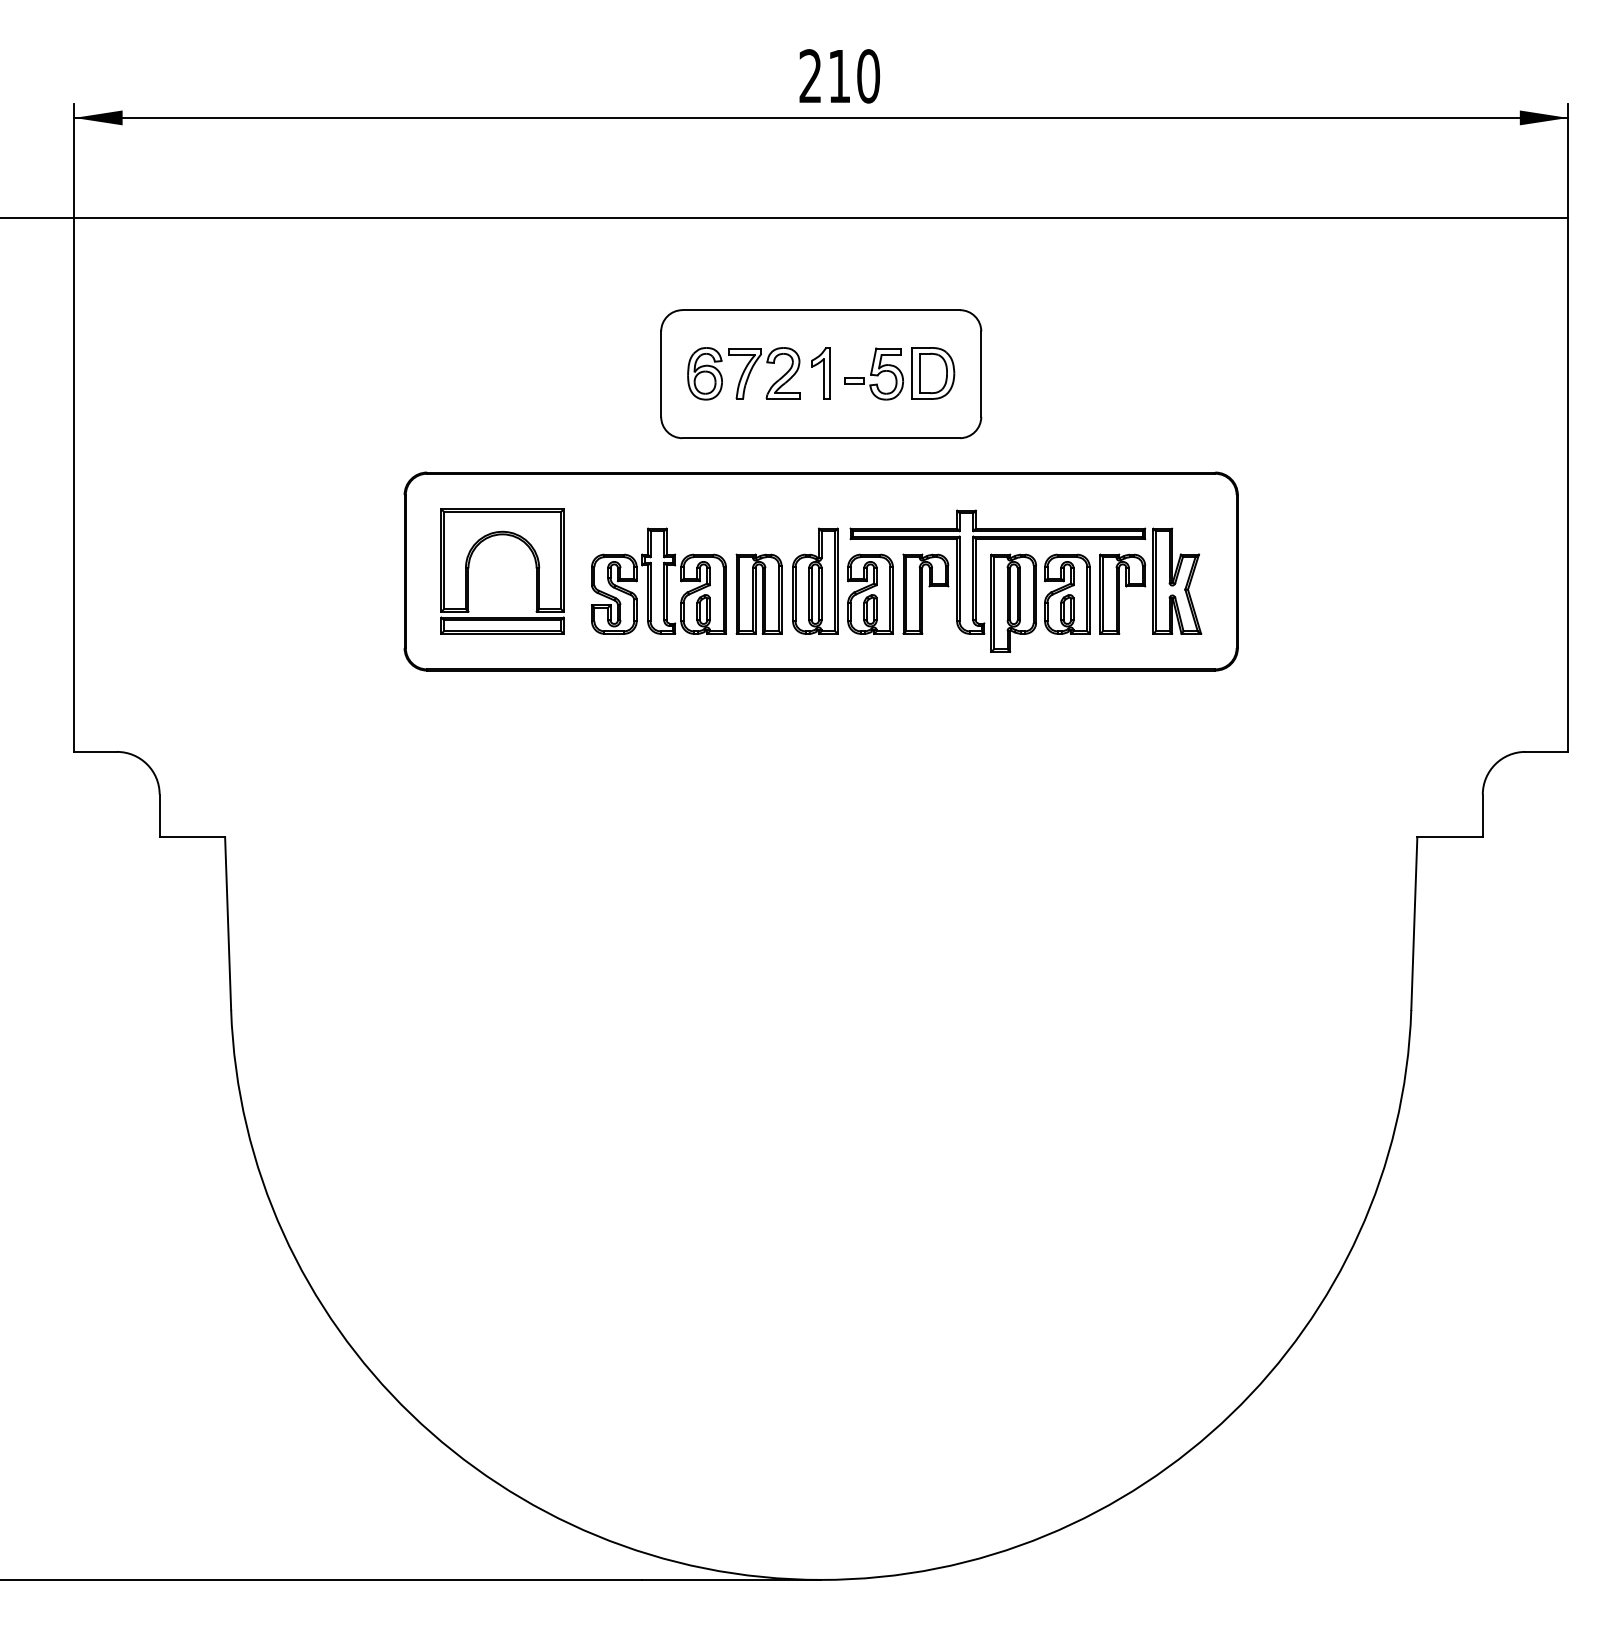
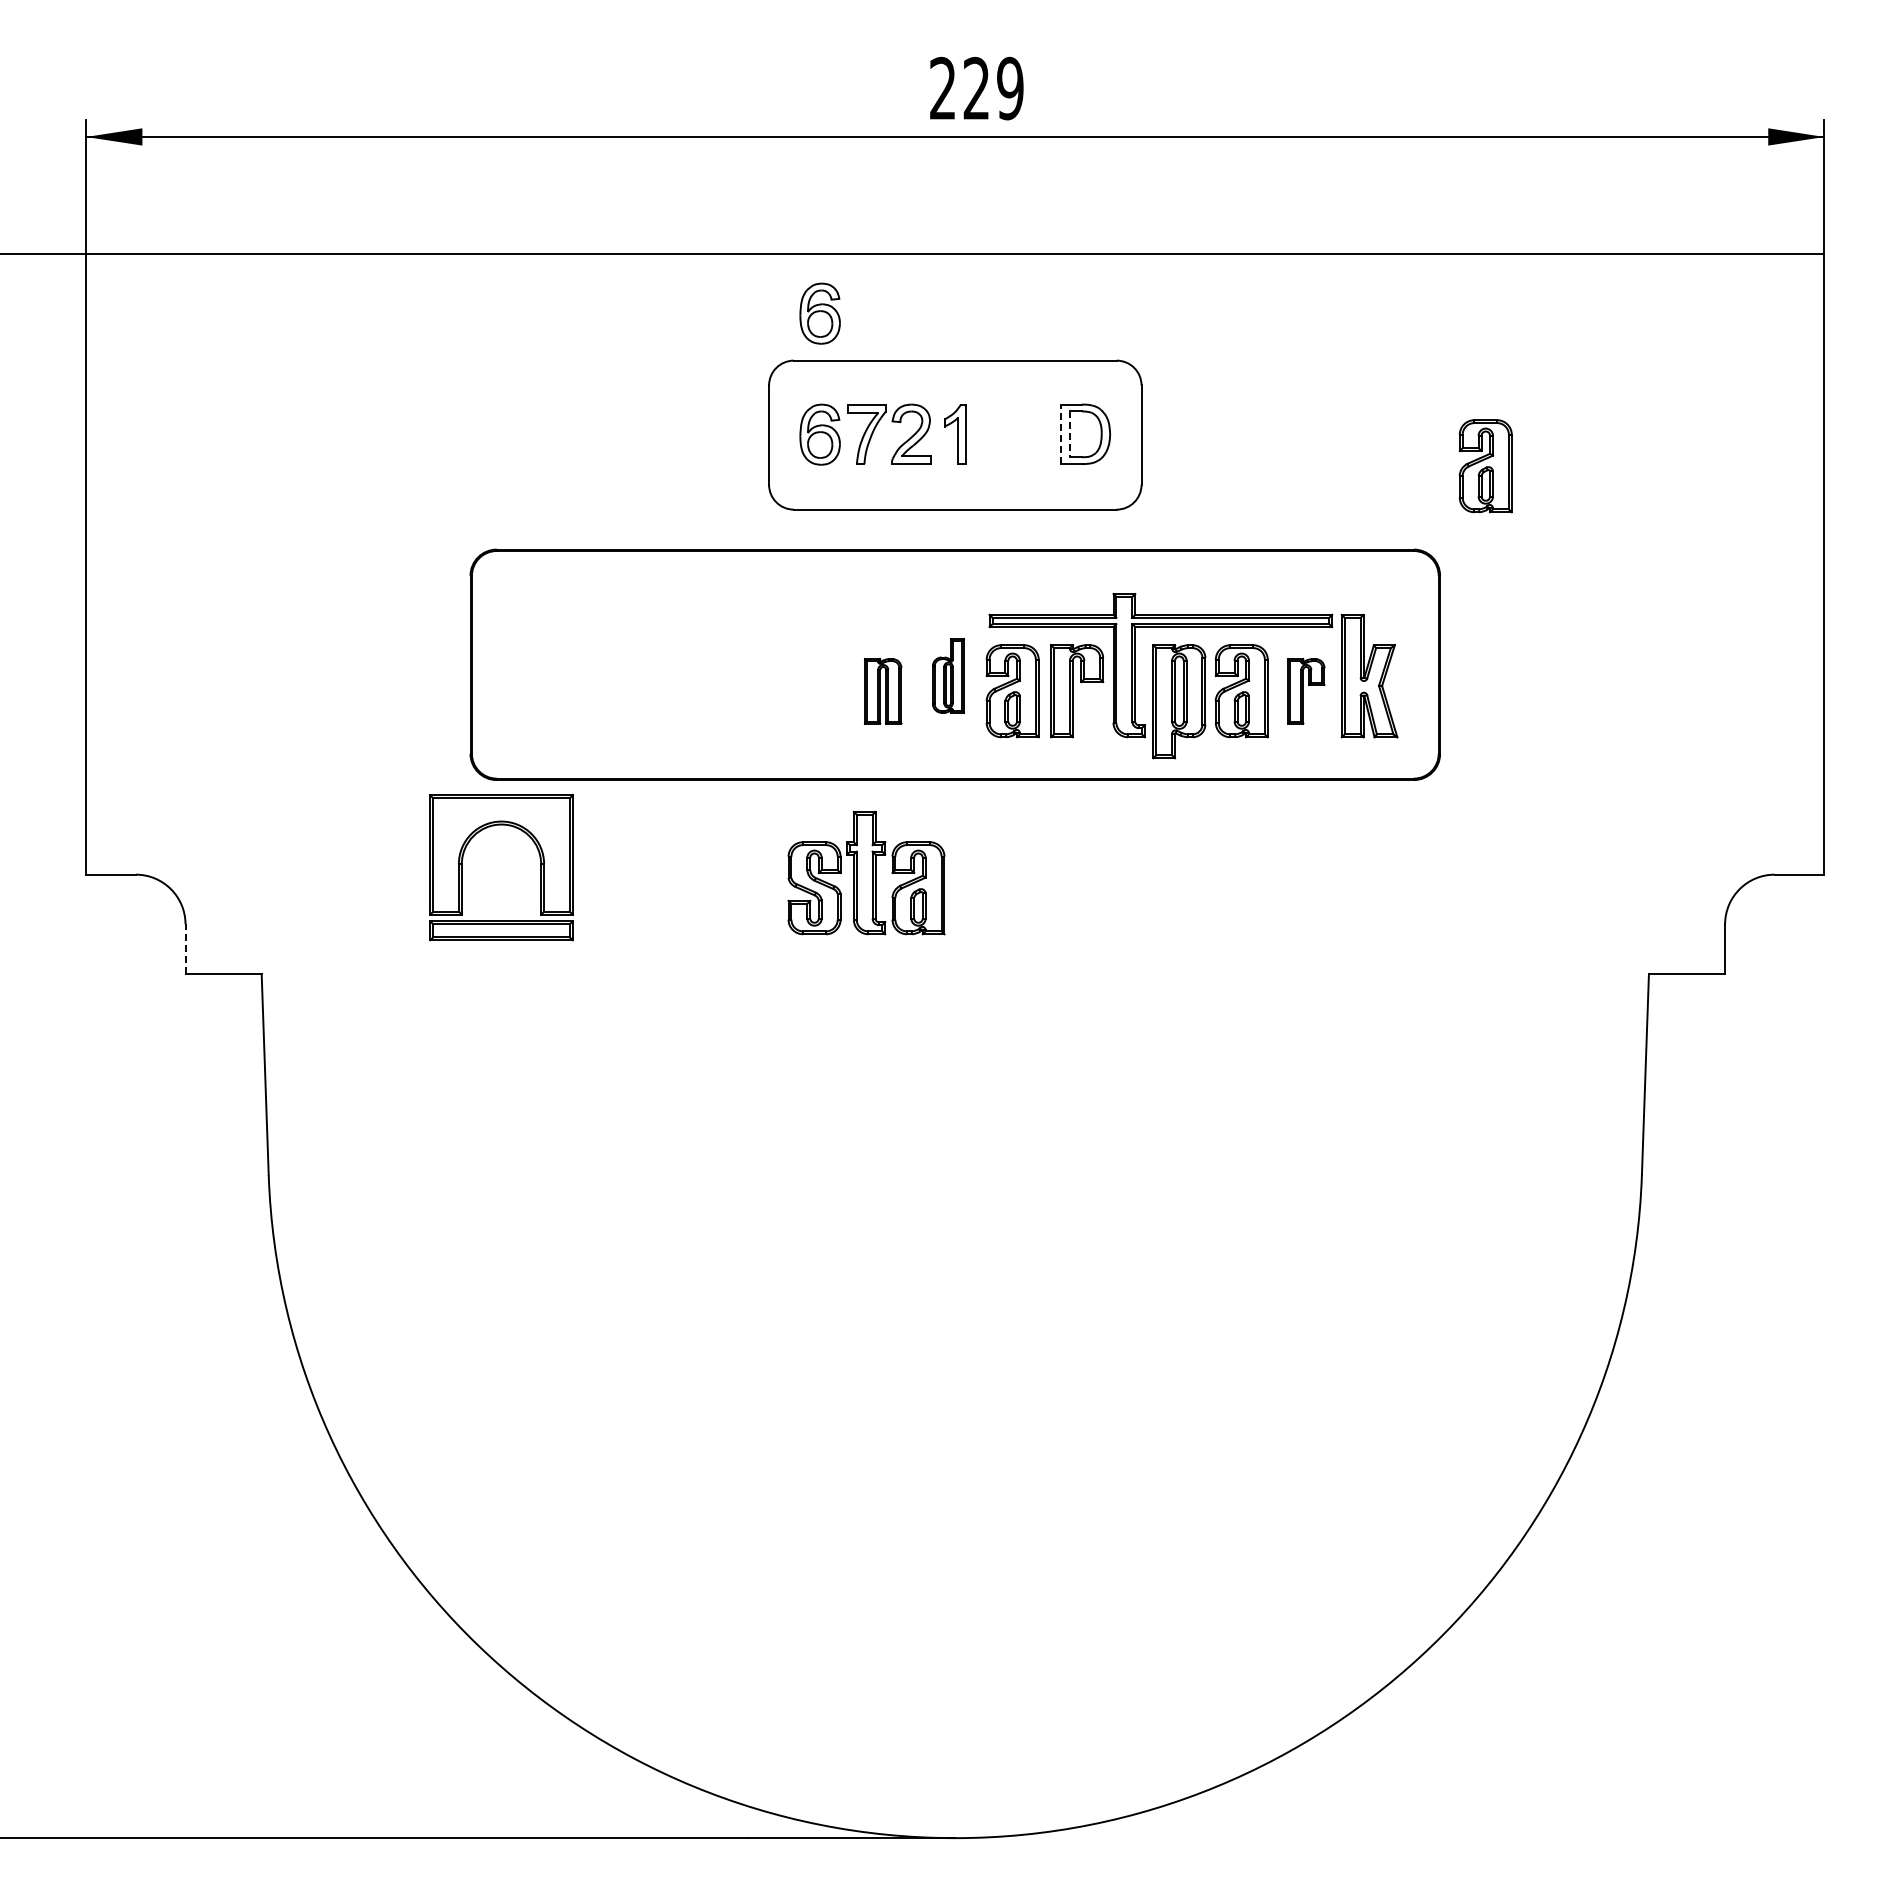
text: (854, 76) -> (993, 88), 210 -> 229
part: (704, 269) -> (819, 313), added
part: (873, 373) -> (1016, 434), removed
line: (912, 373) -> (1061, 434), solid -> dashed
line: (919, 373) -> (1069, 434), solid -> dashed
part: (1276, 401) -> (1485, 466), added
part: (469, 571) -> (462, 867), moved
part: (658, 580) -> (866, 872), moved
part: (815, 580) -> (948, 675), size x0.6
part: (759, 594) -> (883, 691), size x0.7
part: (1123, 594) -> (1306, 691), size x0.7
line: (159, 816) -> (185, 949), solid -> dashed

